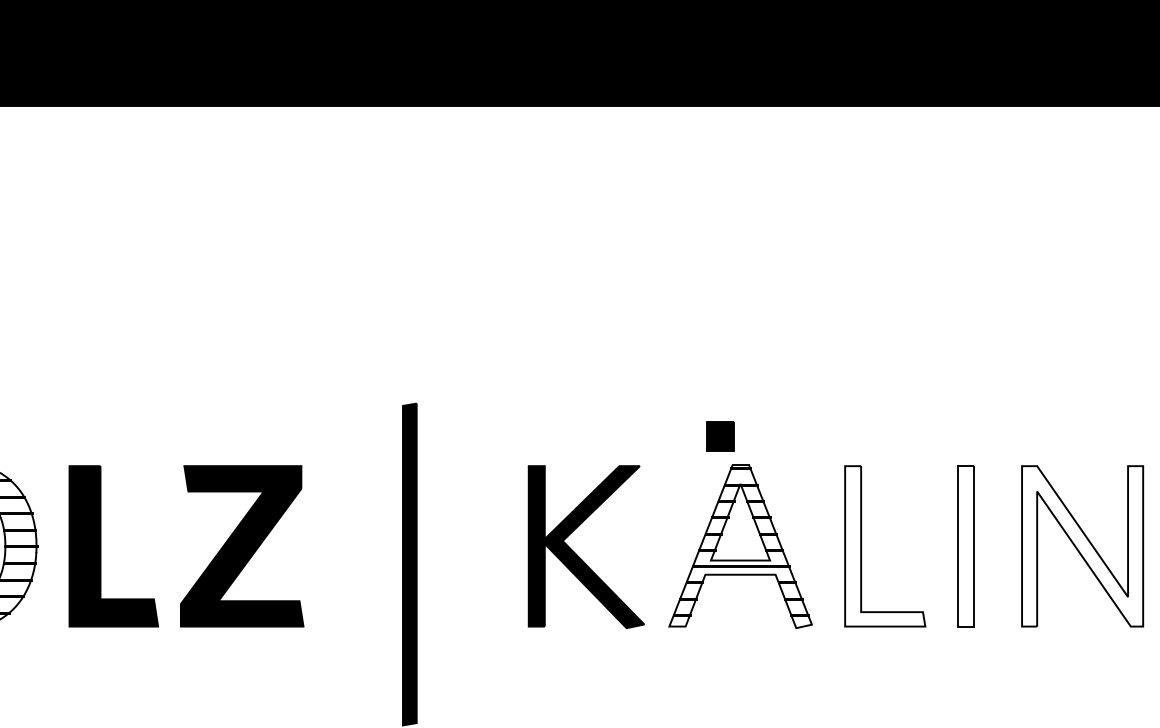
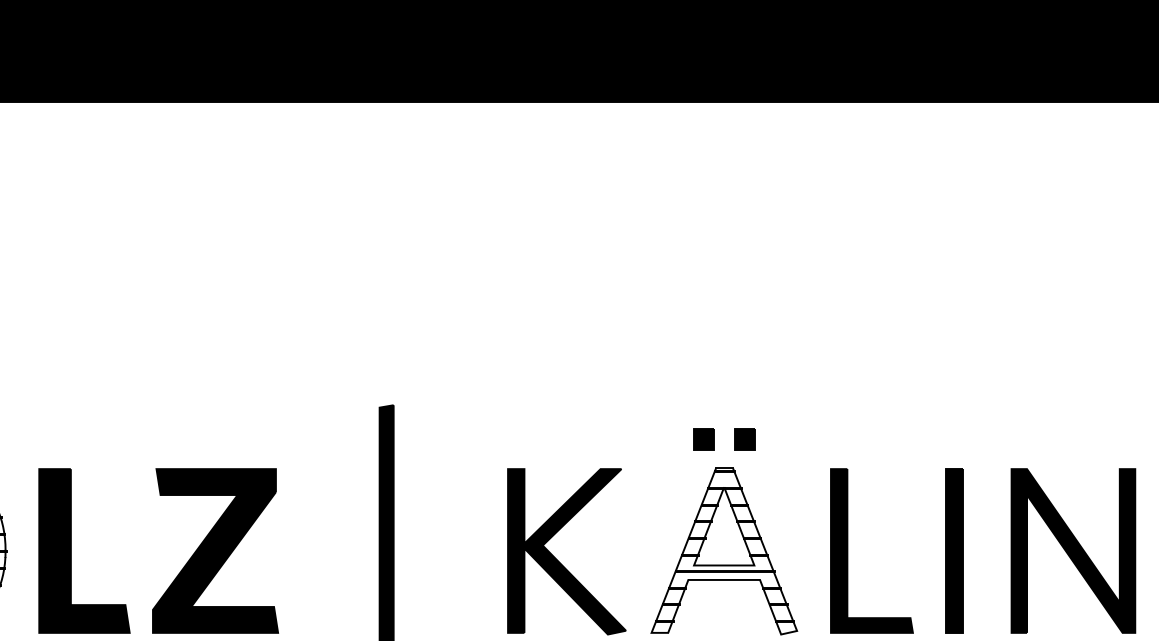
part: (720, 436) -> (703, 438), size x0.71
part: (760, 436) -> (744, 438), added
fill: (885, 546) -> (872, 551), added
fill: (966, 546) -> (954, 551), added
fill: (1082, 546) -> (1073, 551), added

